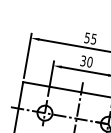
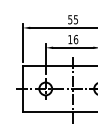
text: (87, 61) -> (73, 39), 30 -> 16

